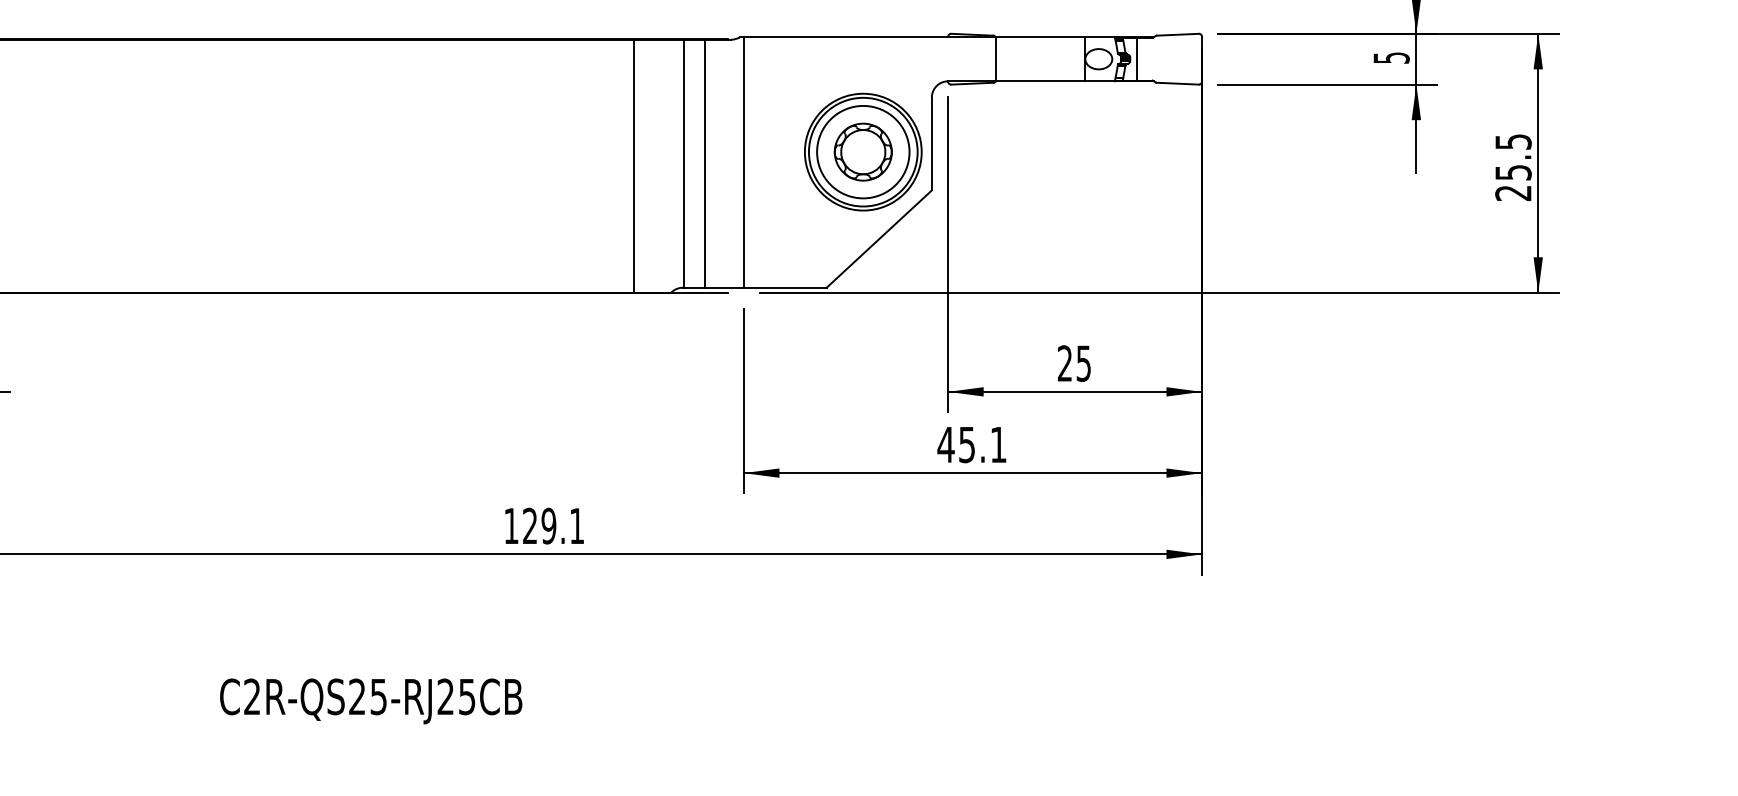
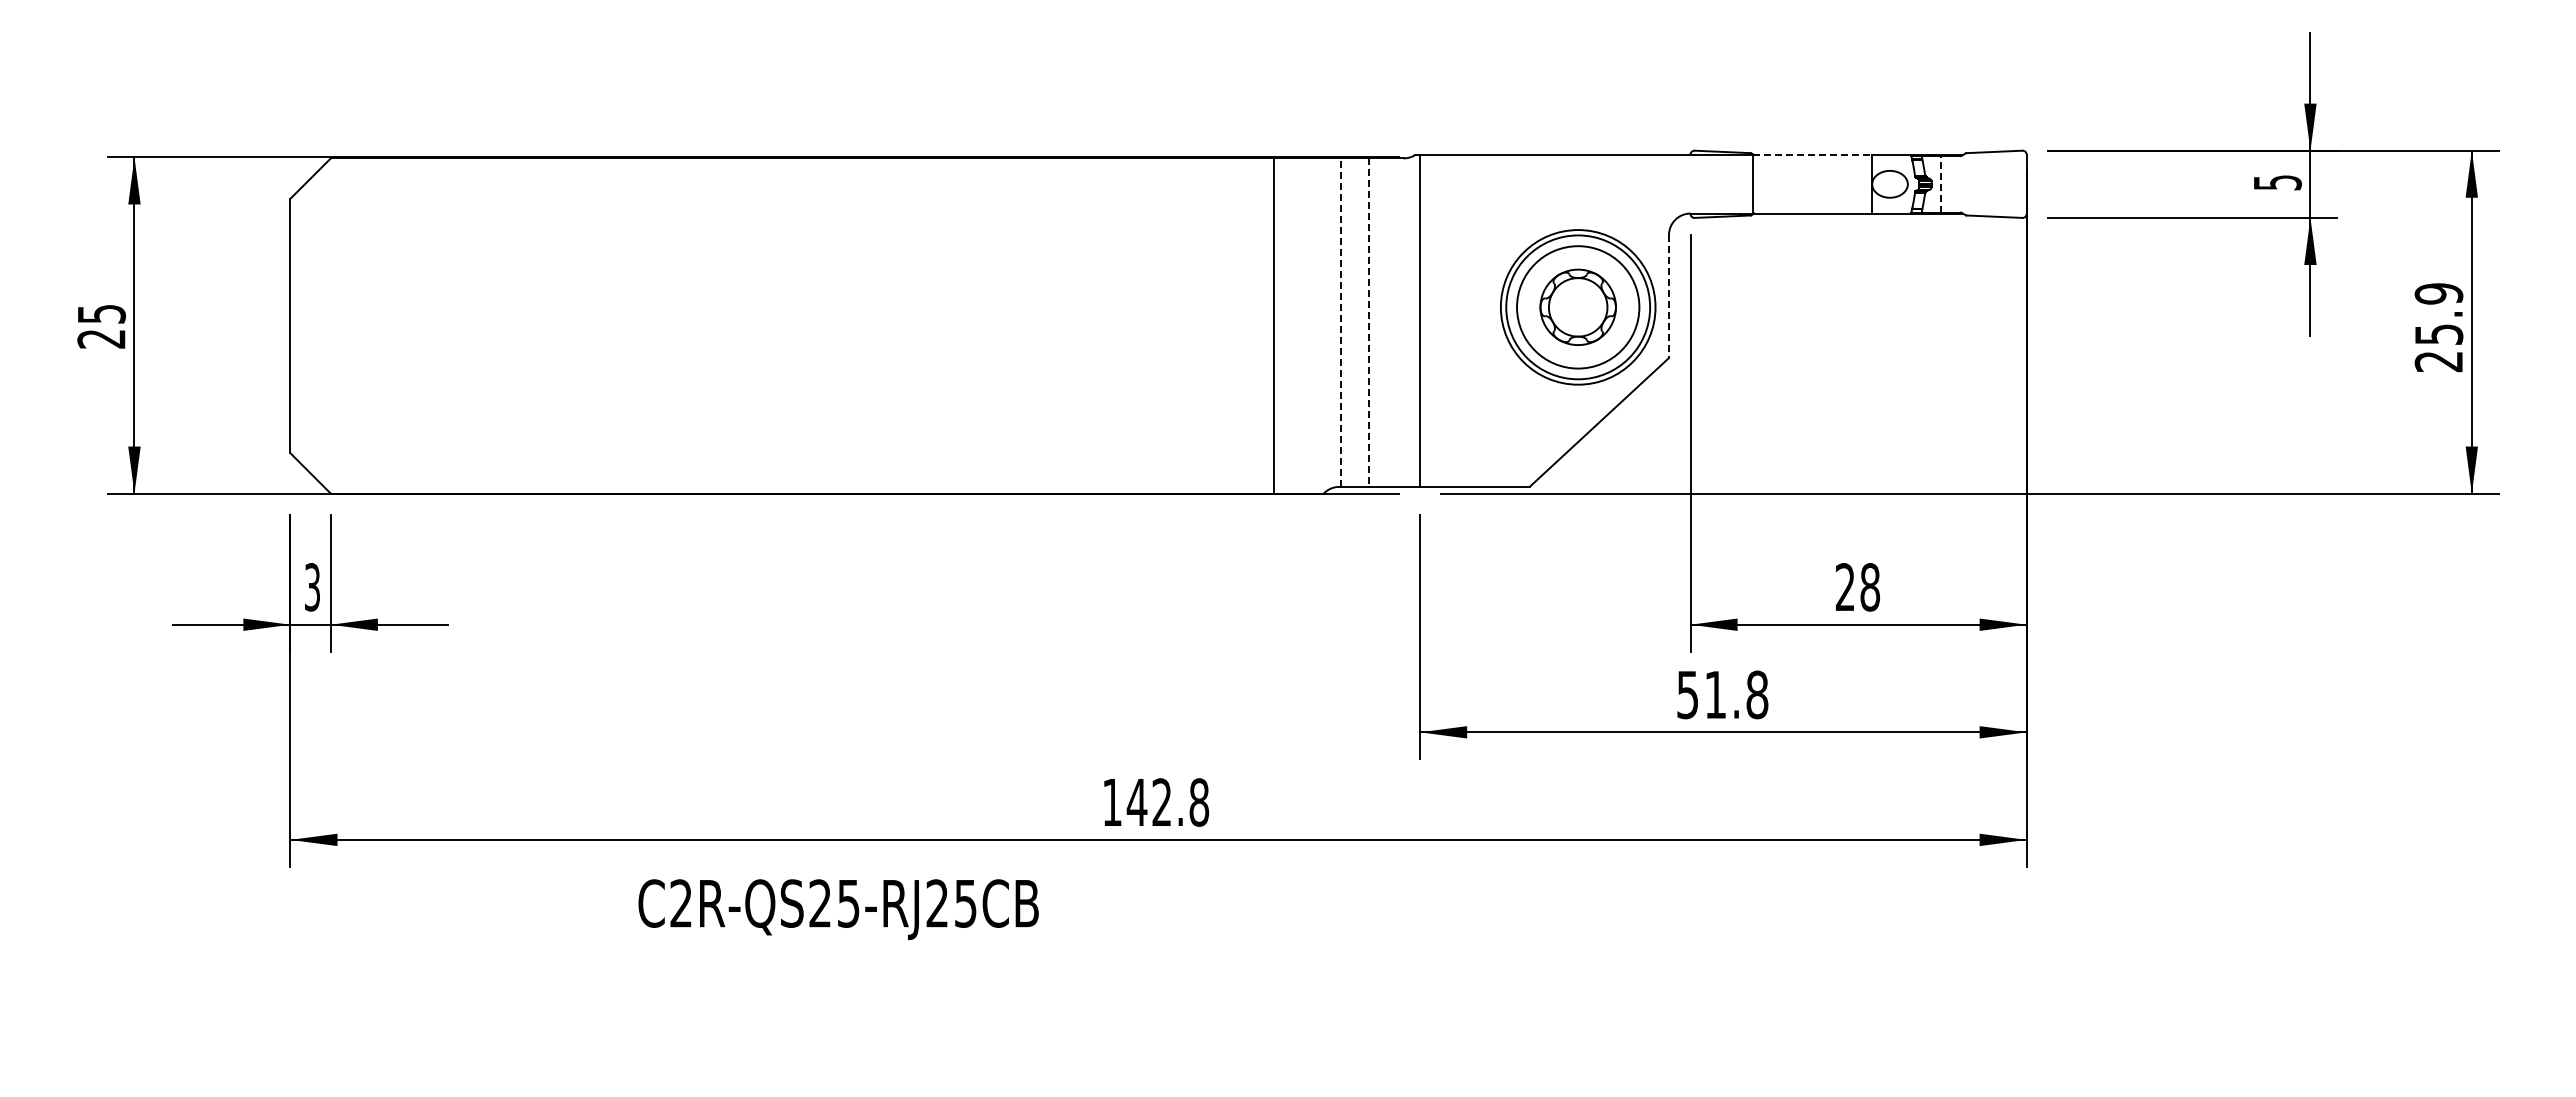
line: (1041, 37) -> (1813, 155), solid -> dashed
line: (1137, 58) -> (1941, 183), solid -> dashed
text: (1513, 141) -> (2438, 293), 25.5 -> 25.9
line: (931, 144) -> (1668, 297), solid -> dashed
line: (683, 163) -> (1340, 322), solid -> dashed
line: (704, 164) -> (1368, 323), solid -> dashed
text: (1084, 363) -> (1870, 587), 25 -> 28
text: (972, 444) -> (1722, 694), 45.1 -> 51.8
text: (553, 526) -> (1167, 802), 129.1 -> 142.8
text: (371, 701) -> (838, 909), moved

